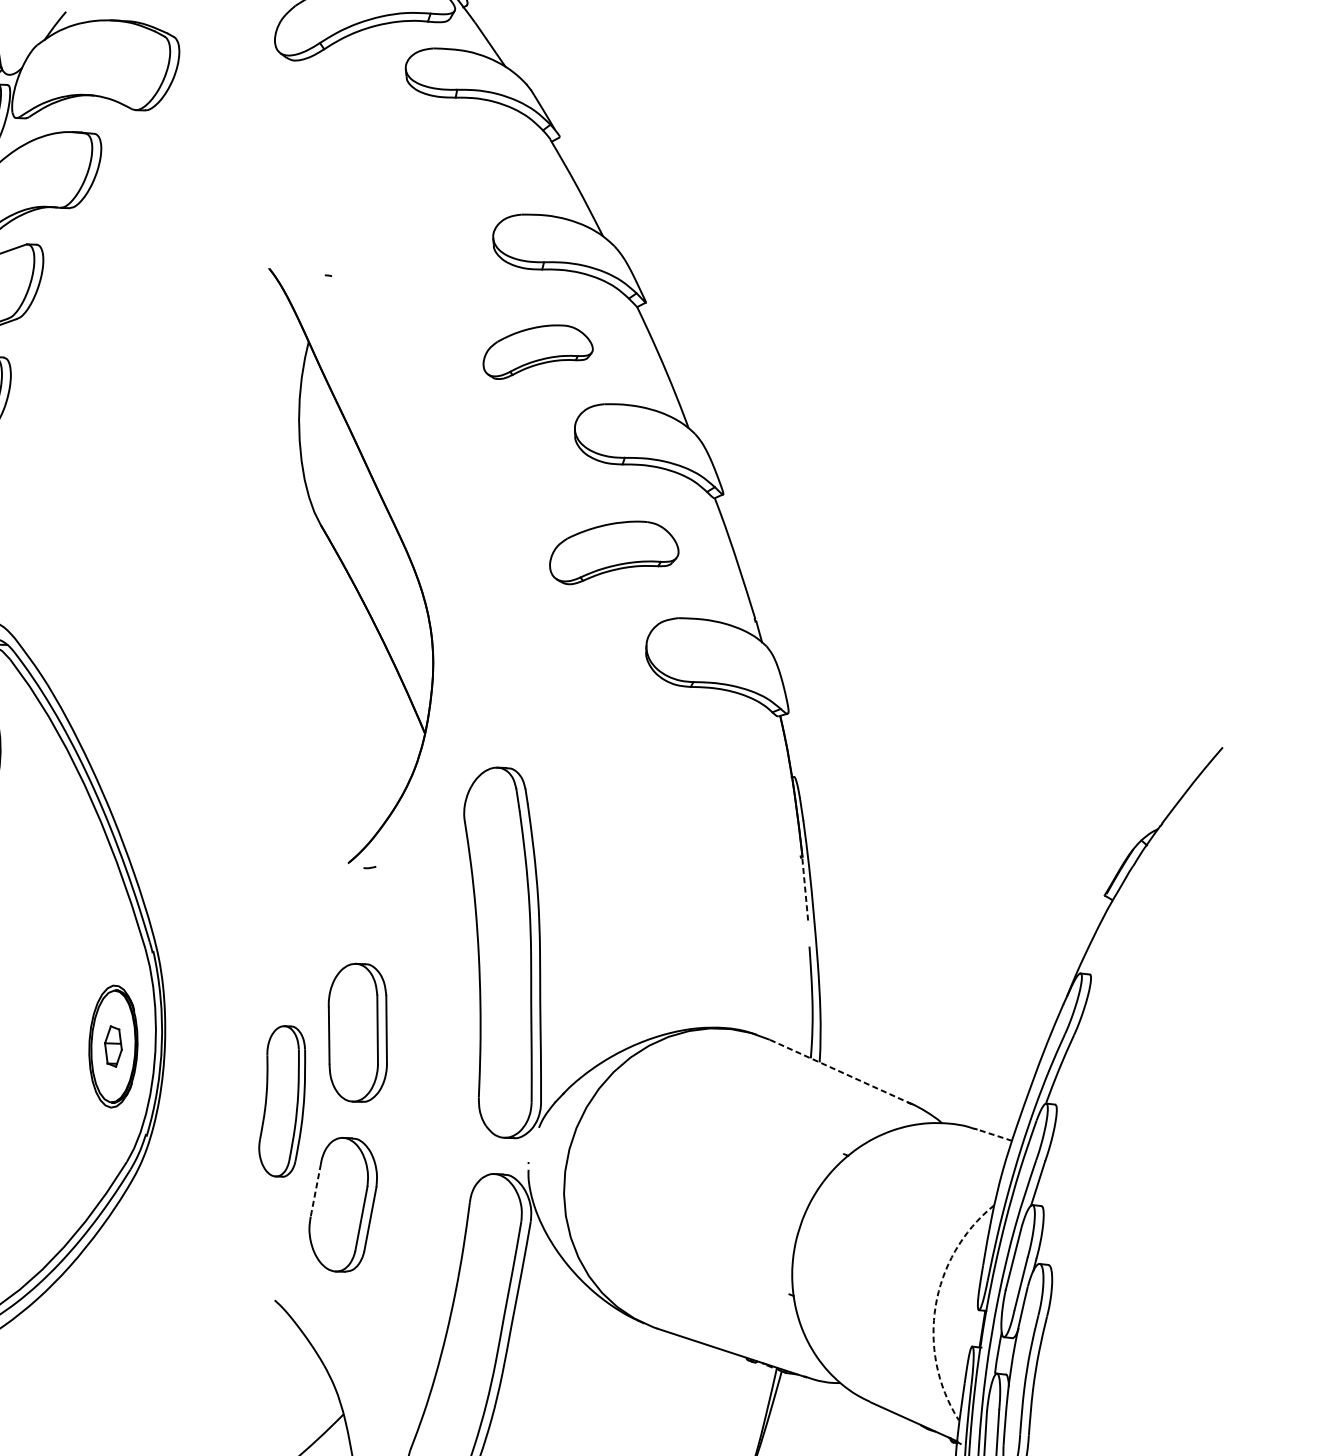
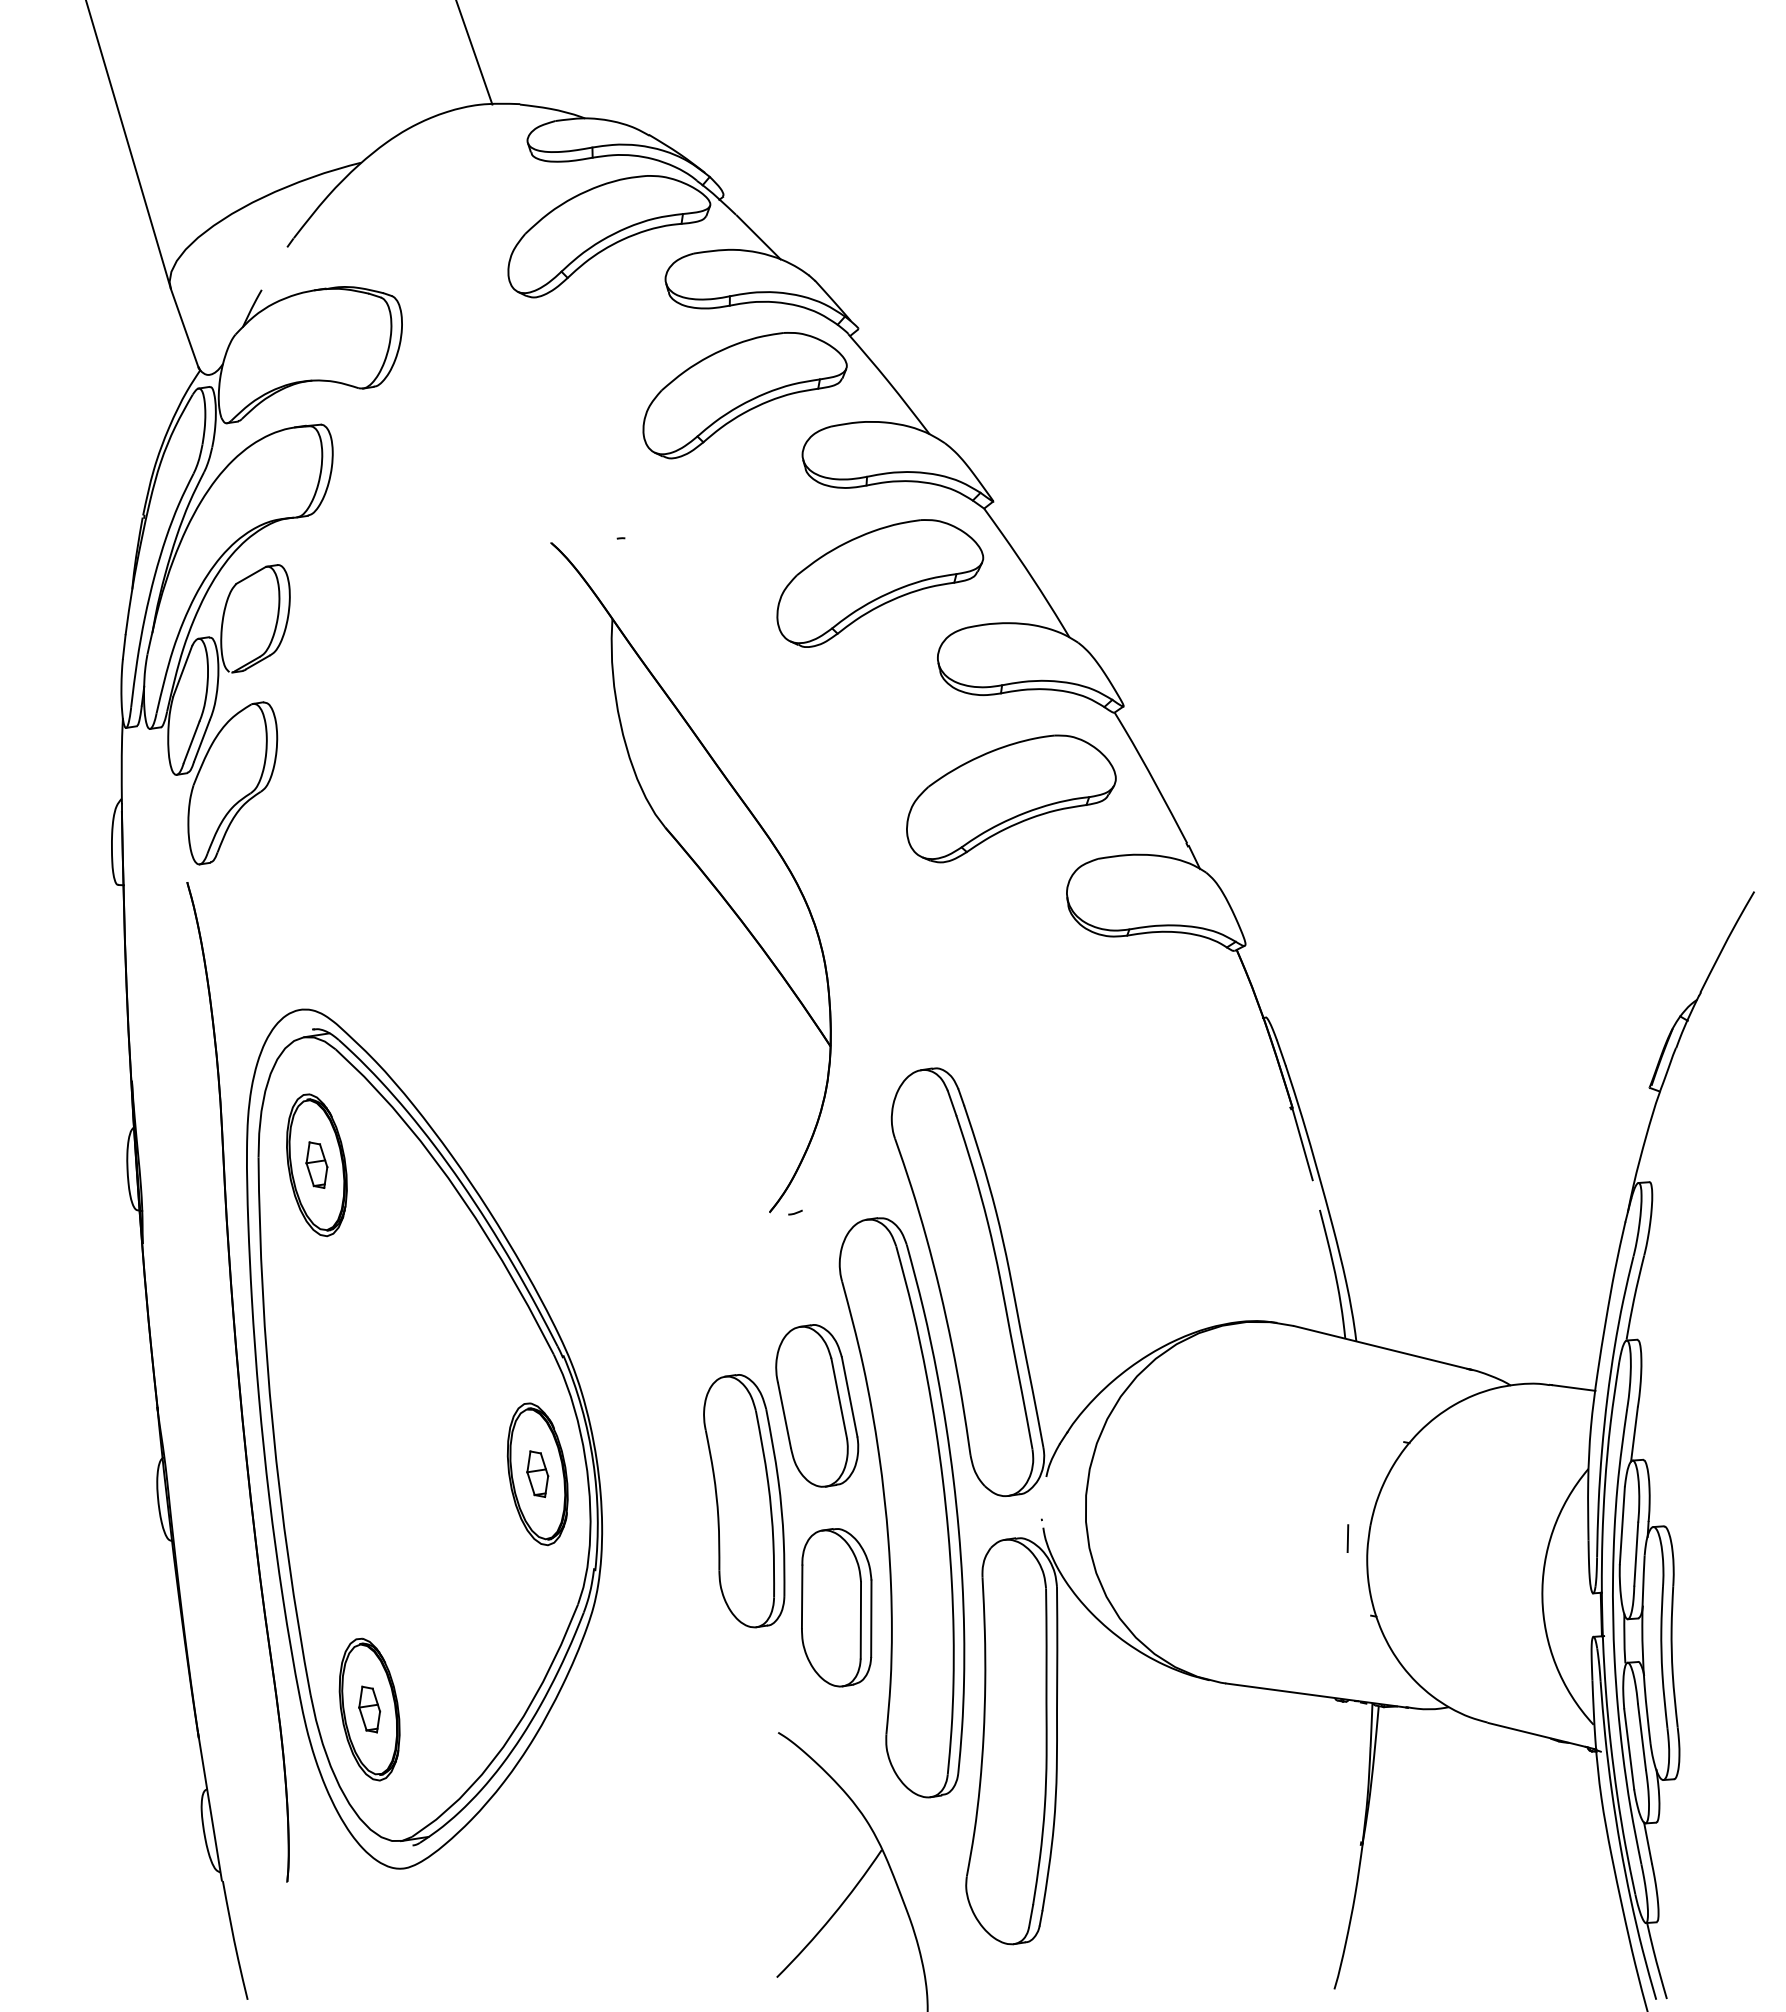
part: (454, 175) -> (744, 395), added
part: (538, 353) -> (880, 583), size x1.67
part: (615, 554) -> (1011, 798), size x1.43
line: (805, 888) -> (1302, 1143), dashed -> solid
line: (840, 1071) -> (1382, 1347), dashed -> solid
part: (282, 1101) -> (744, 1501), size x1.43
part: (412, 1130) -> (901, 1507), added
line: (994, 1134) -> (1573, 1387), dashed -> solid
line: (316, 1190) -> (802, 1597), dashed -> solid
line: (781, 1226) -> (1347, 1538), added
arc: (935, 1305) -> (1542, 1597), dashed -> solid

